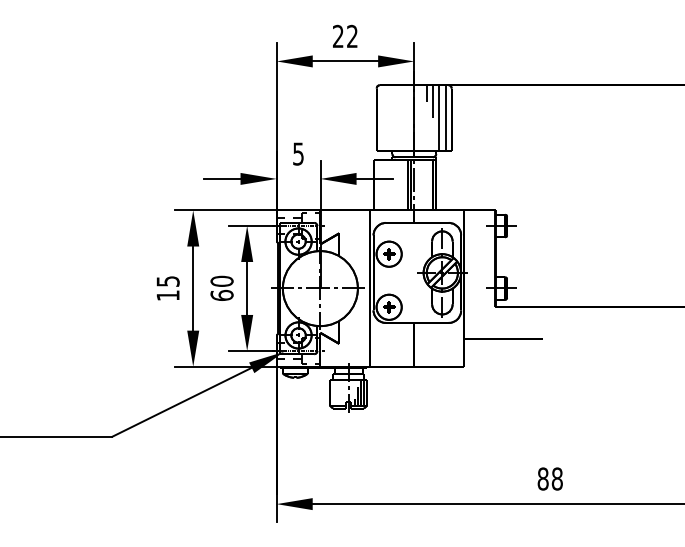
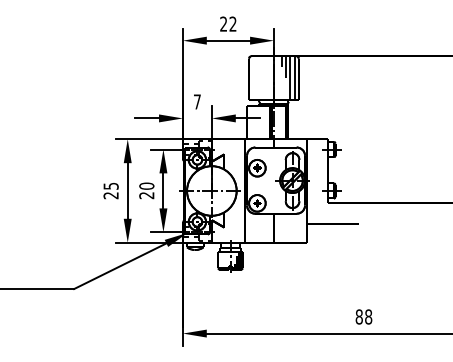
text: (297, 153) -> (196, 101), 5 -> 7
text: (167, 295) -> (110, 195), 15 -> 25
text: (221, 295) -> (146, 195), 60 -> 20

